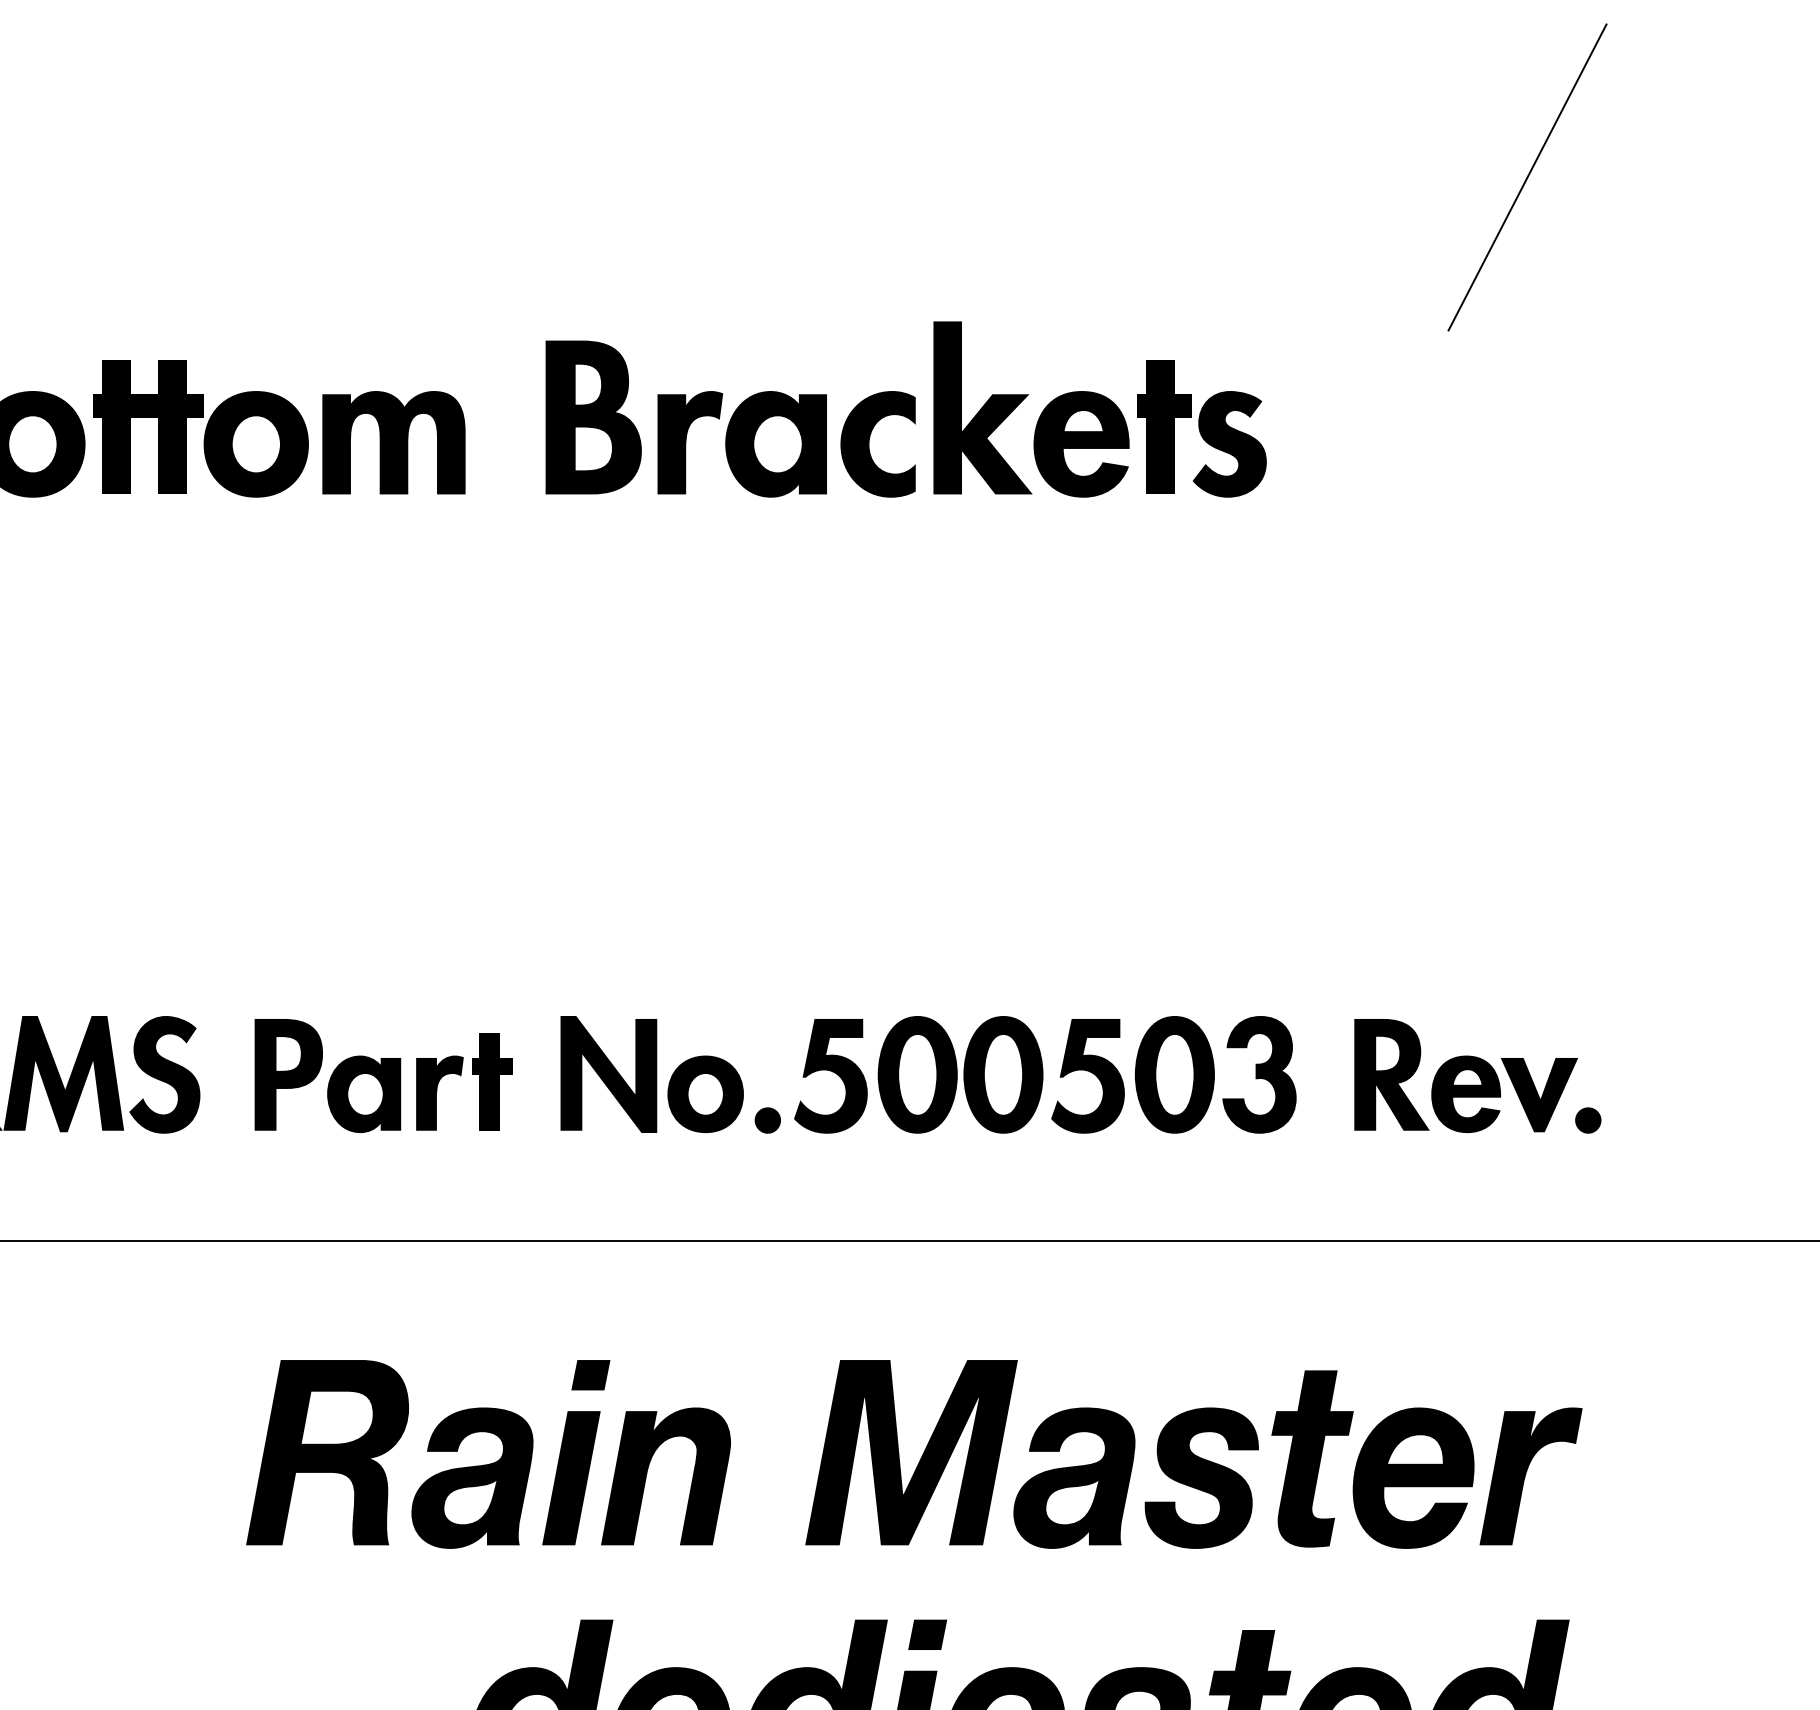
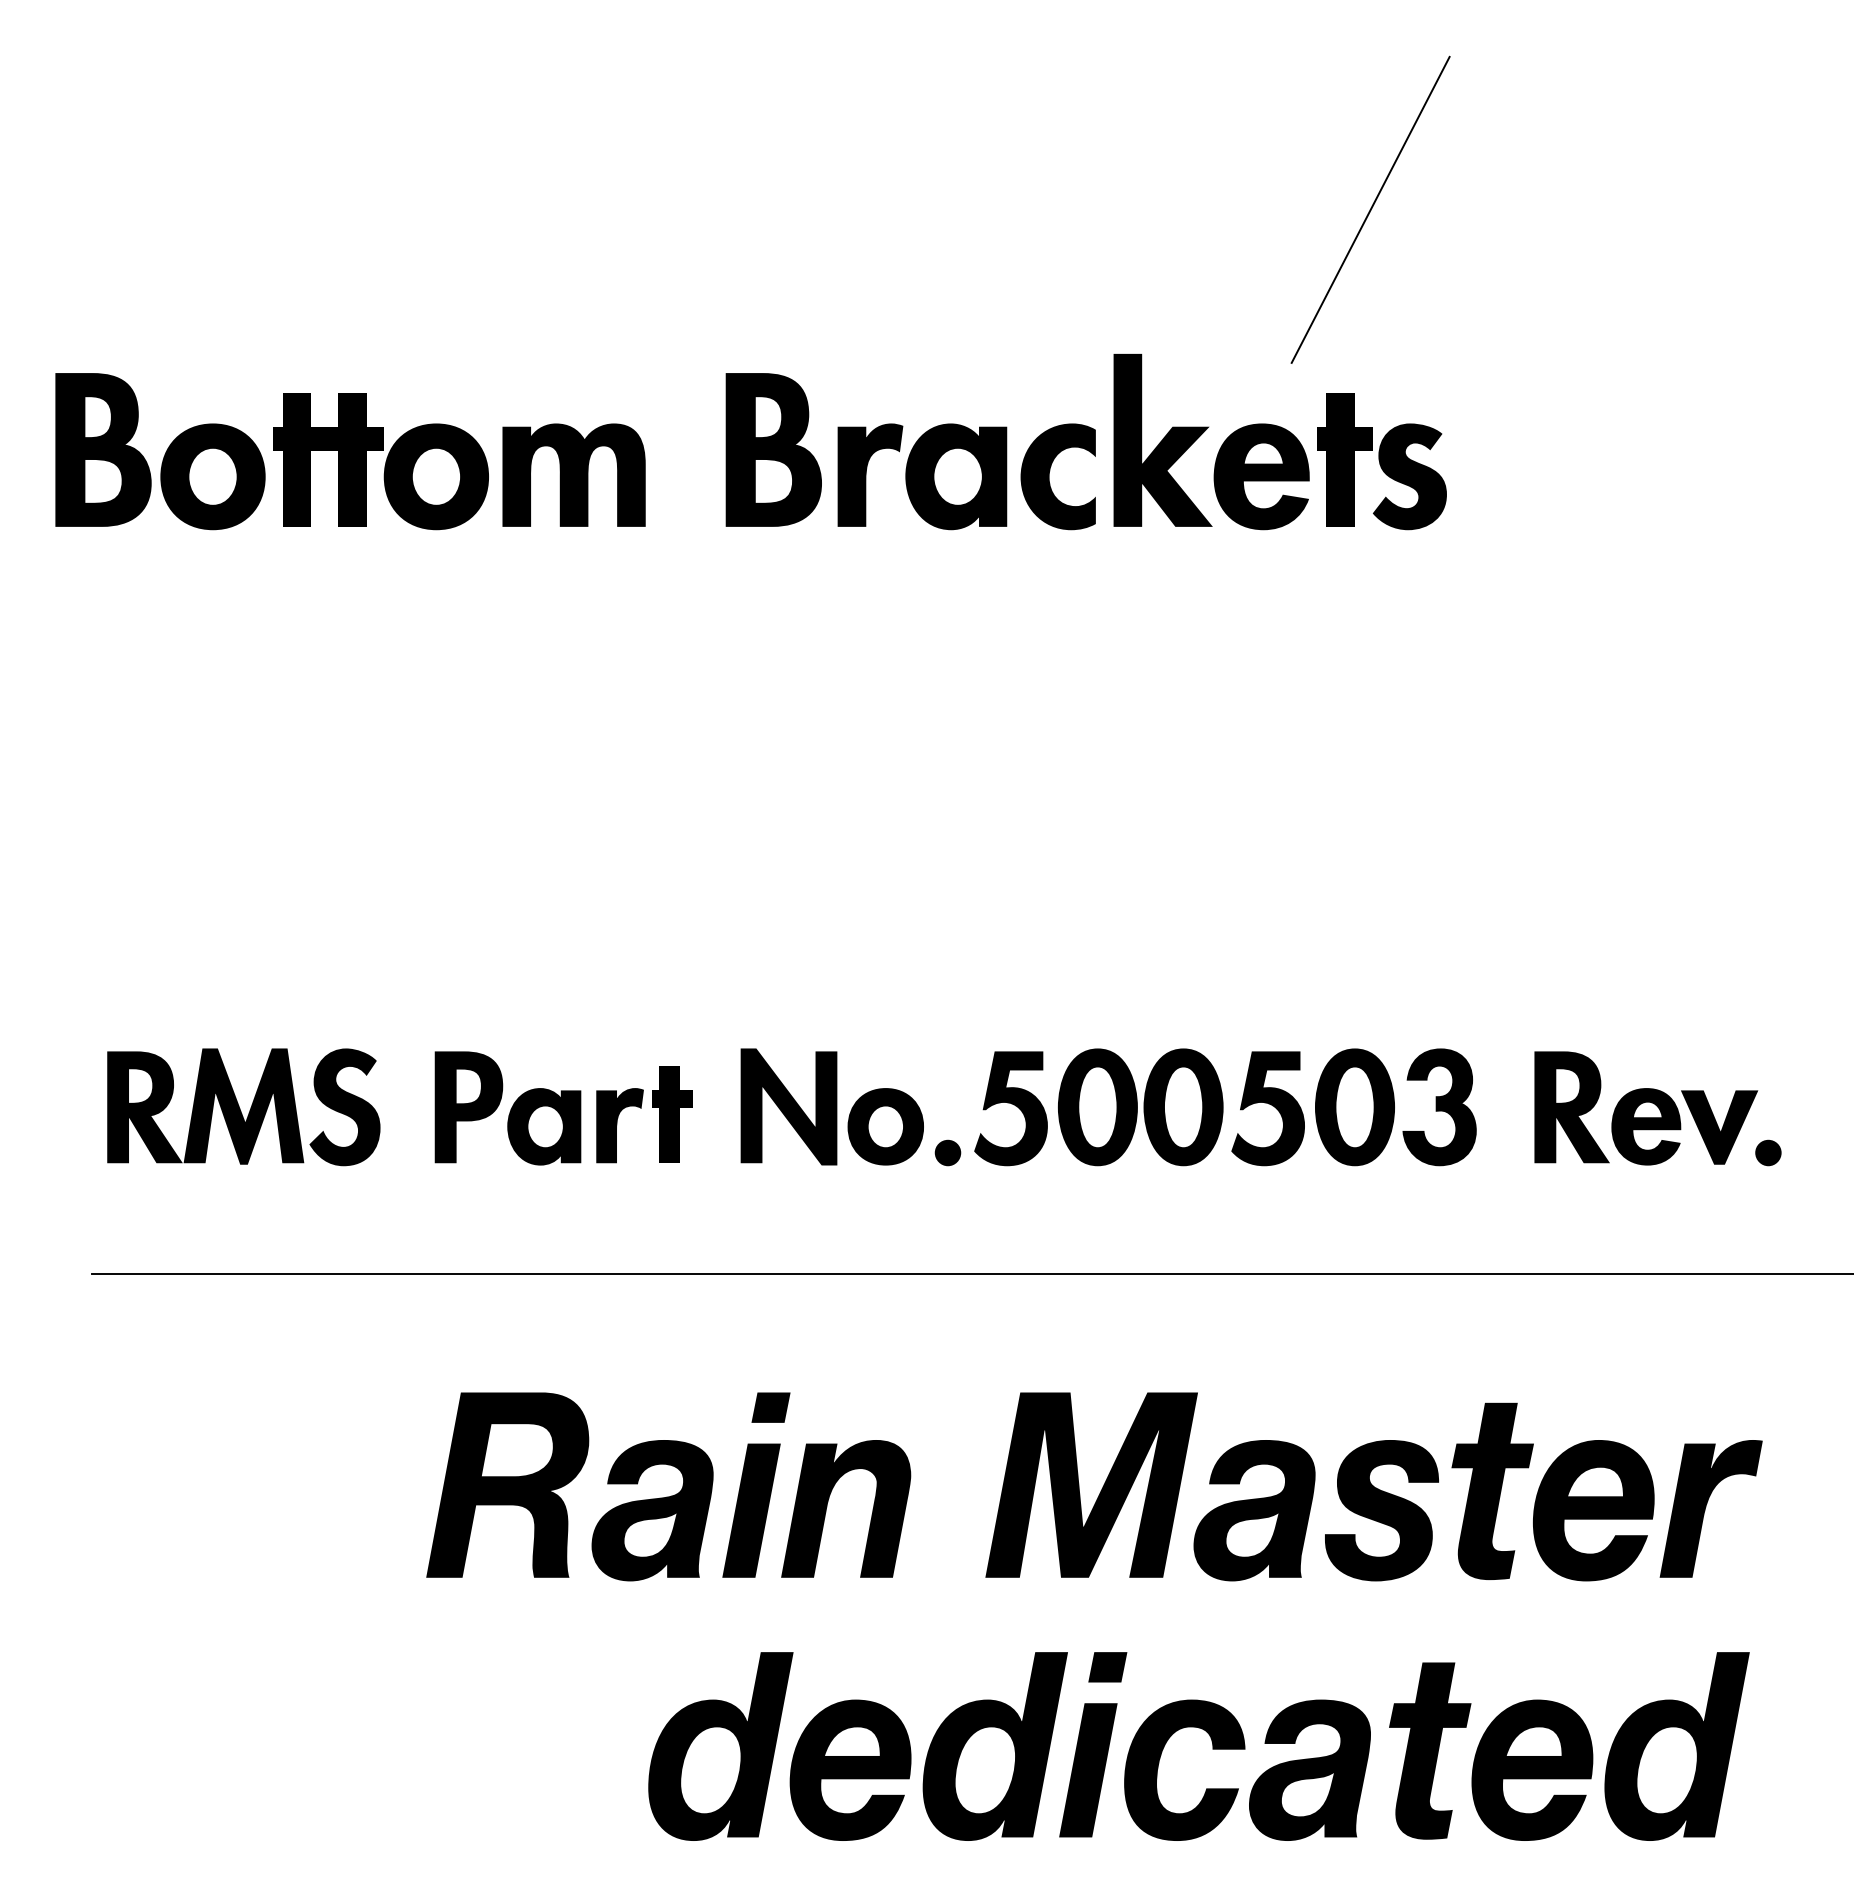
line: (1527, 177) -> (1370, 209), moved

